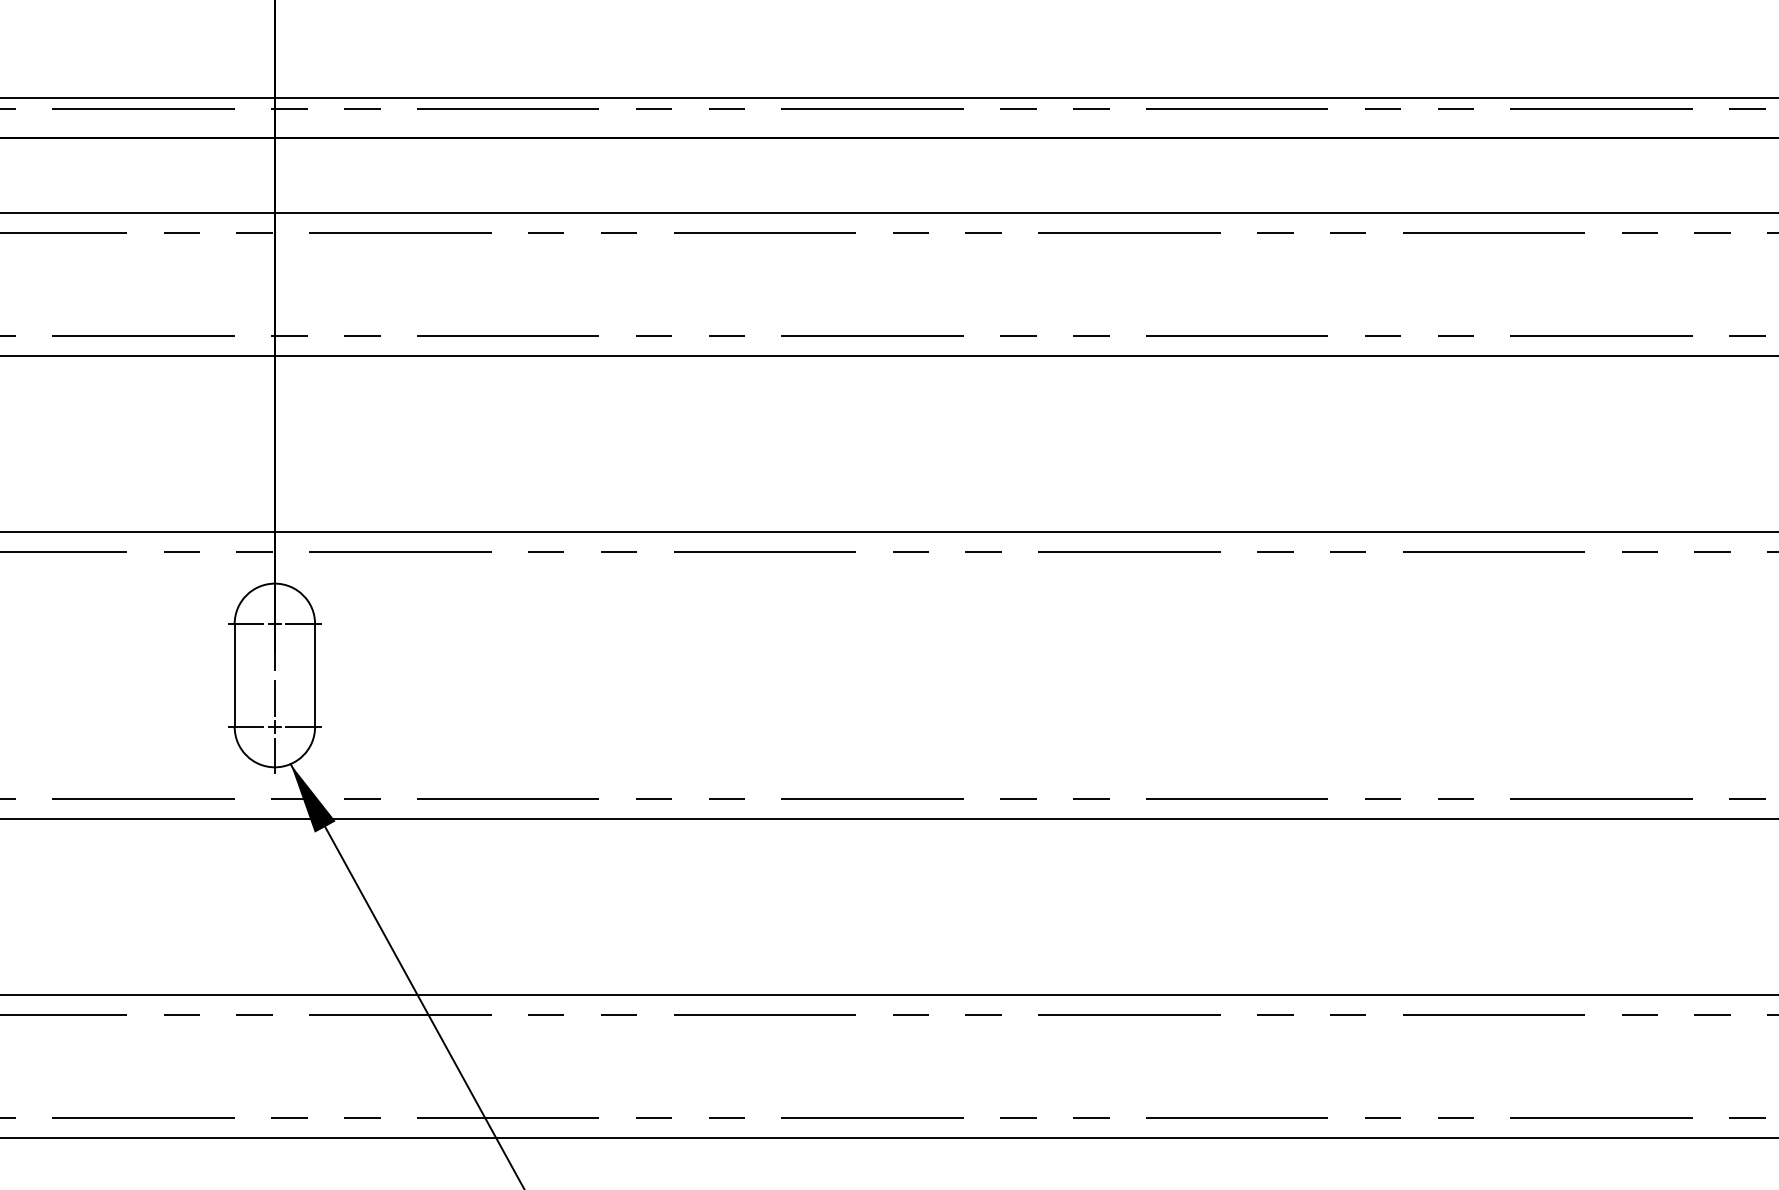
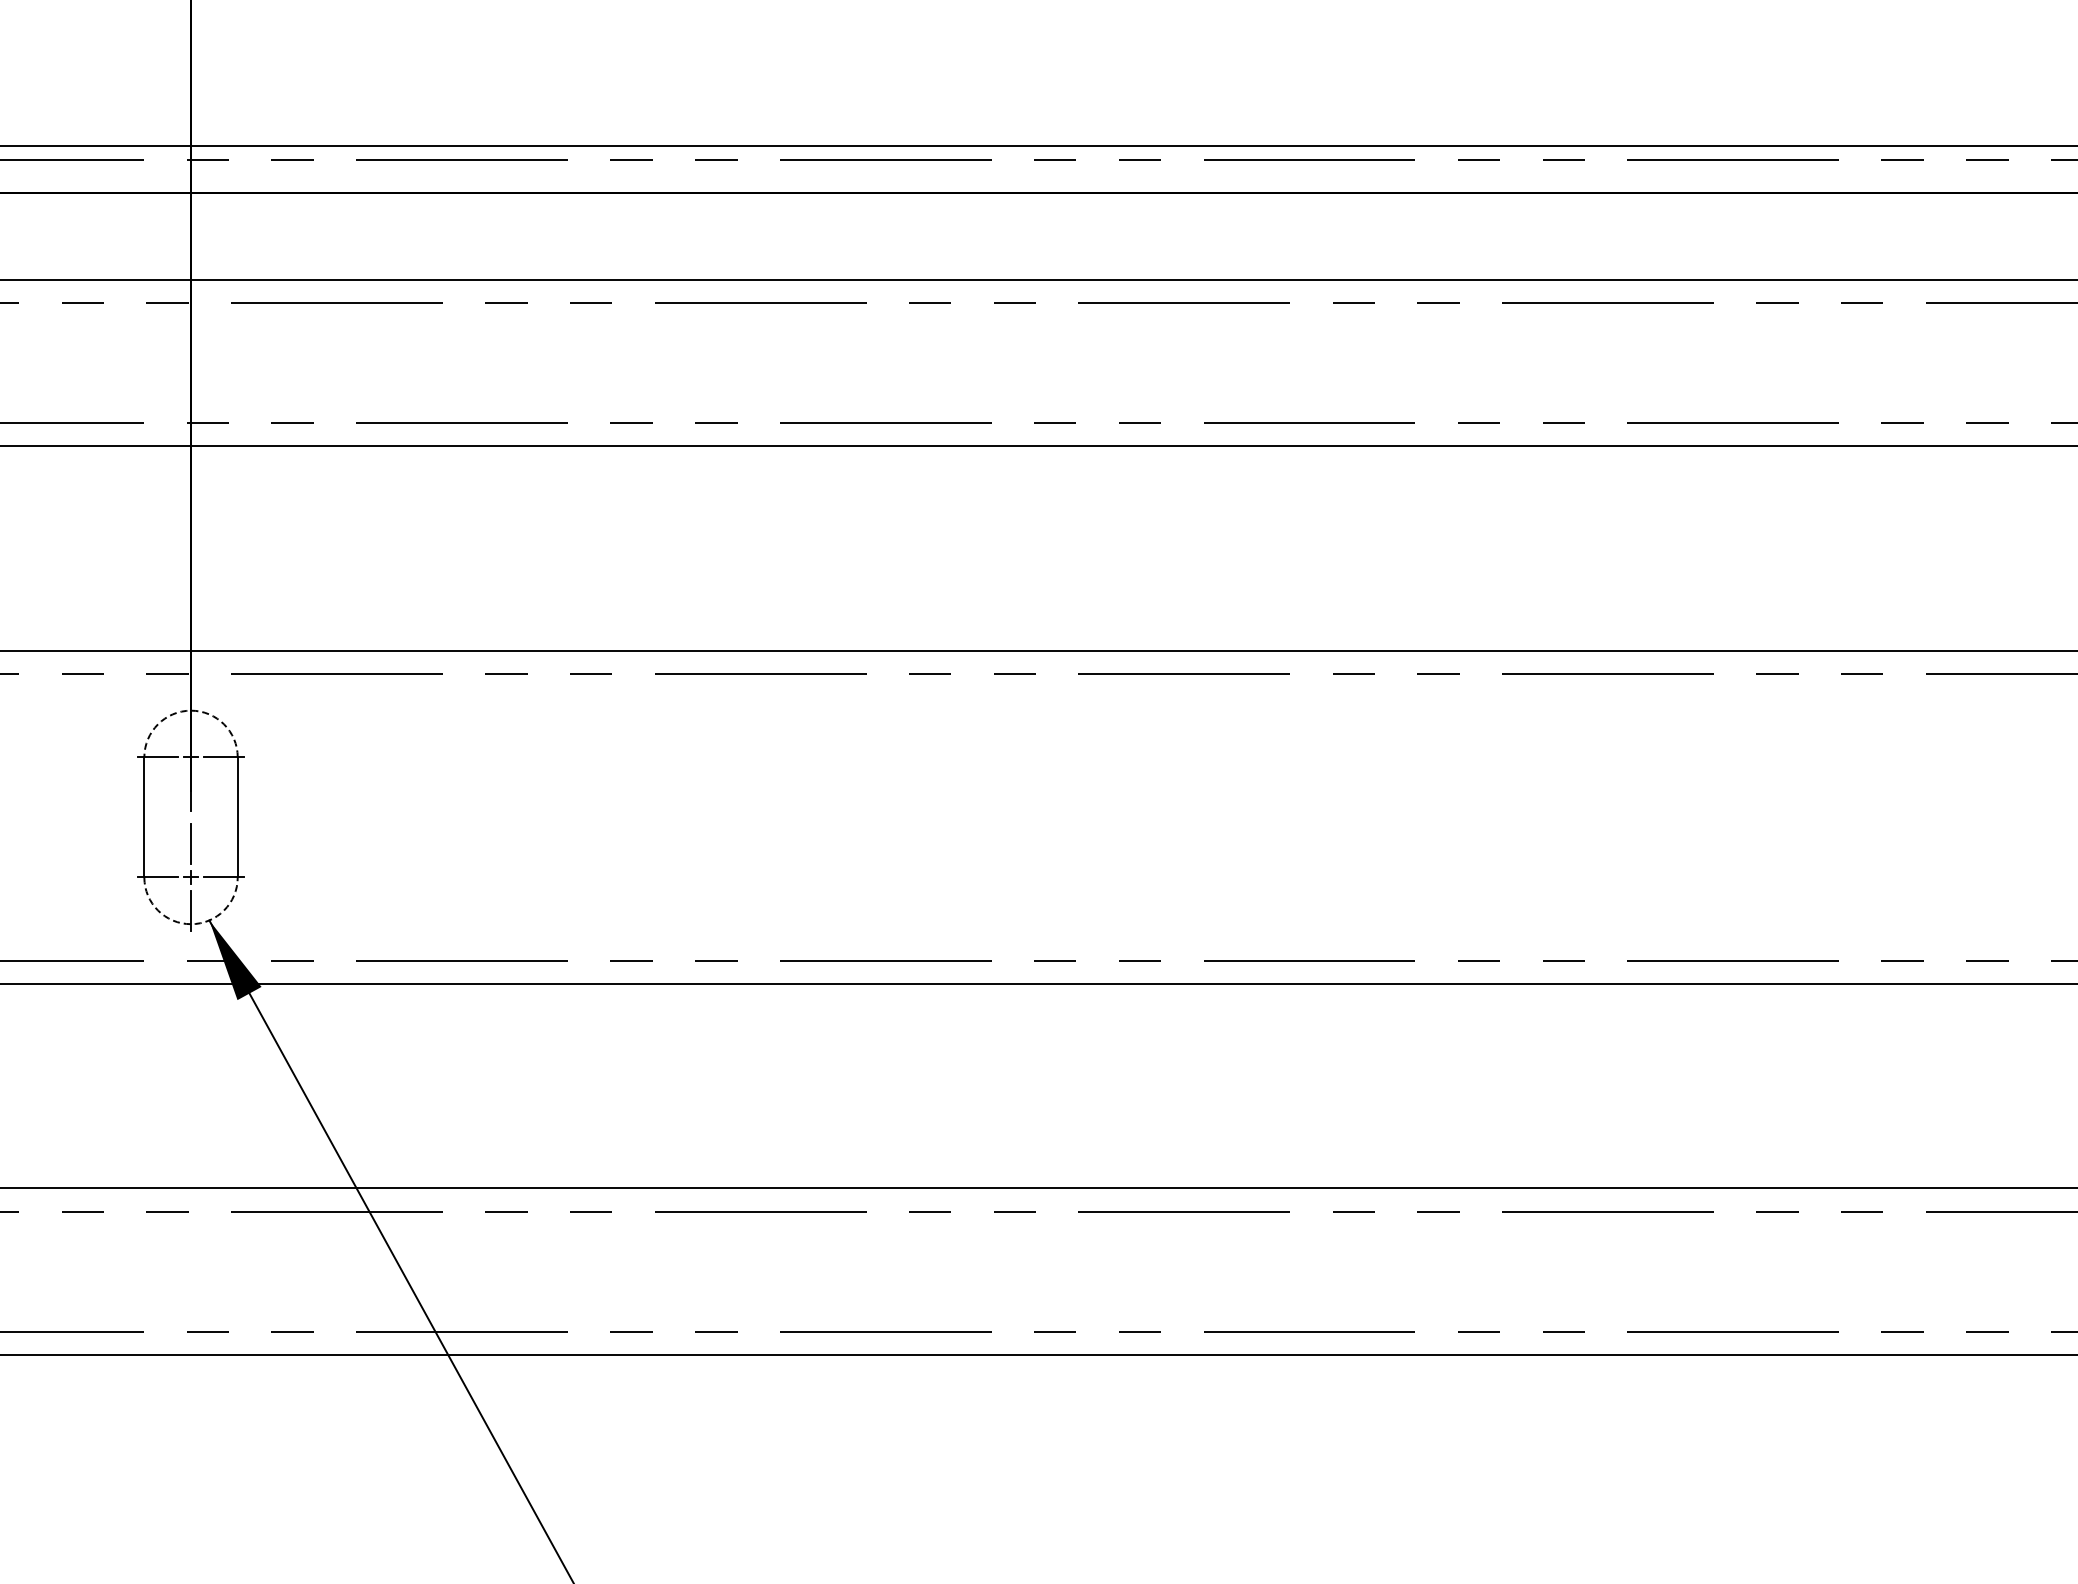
arc: (275, 583) -> (191, 710), solid -> dashed
arc: (275, 767) -> (191, 924), solid -> dashed

